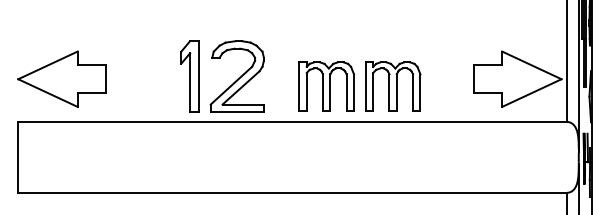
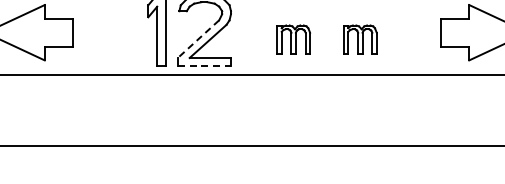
line: (231, 85) -> (198, 38), solid -> dashed
part: (326, 86) -> (293, 39), size x0.6
part: (393, 86) -> (360, 39), size x0.6
line: (237, 112) -> (204, 65), solid -> dashed

